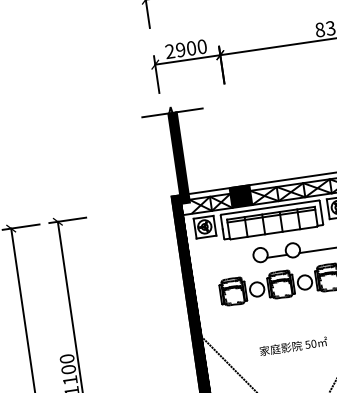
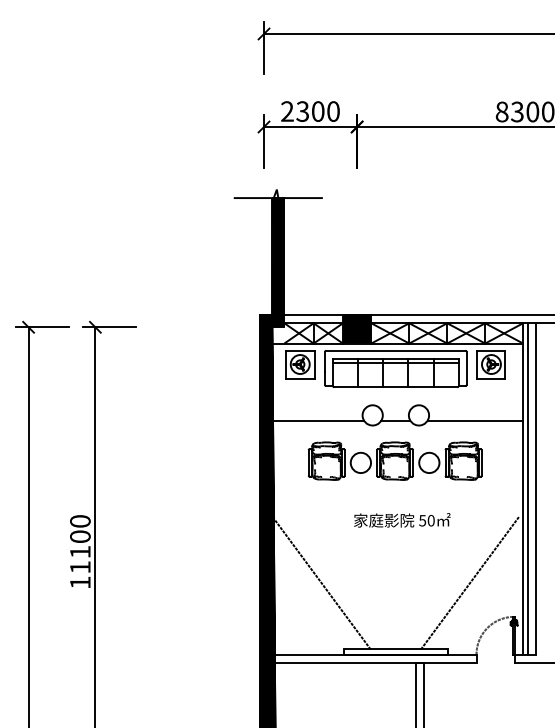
text: (180, 49) -> (302, 111), 2900 -> 2300
line: (222, 264) -> (317, 420), added
text: (293, 346) -> (402, 520), moved

